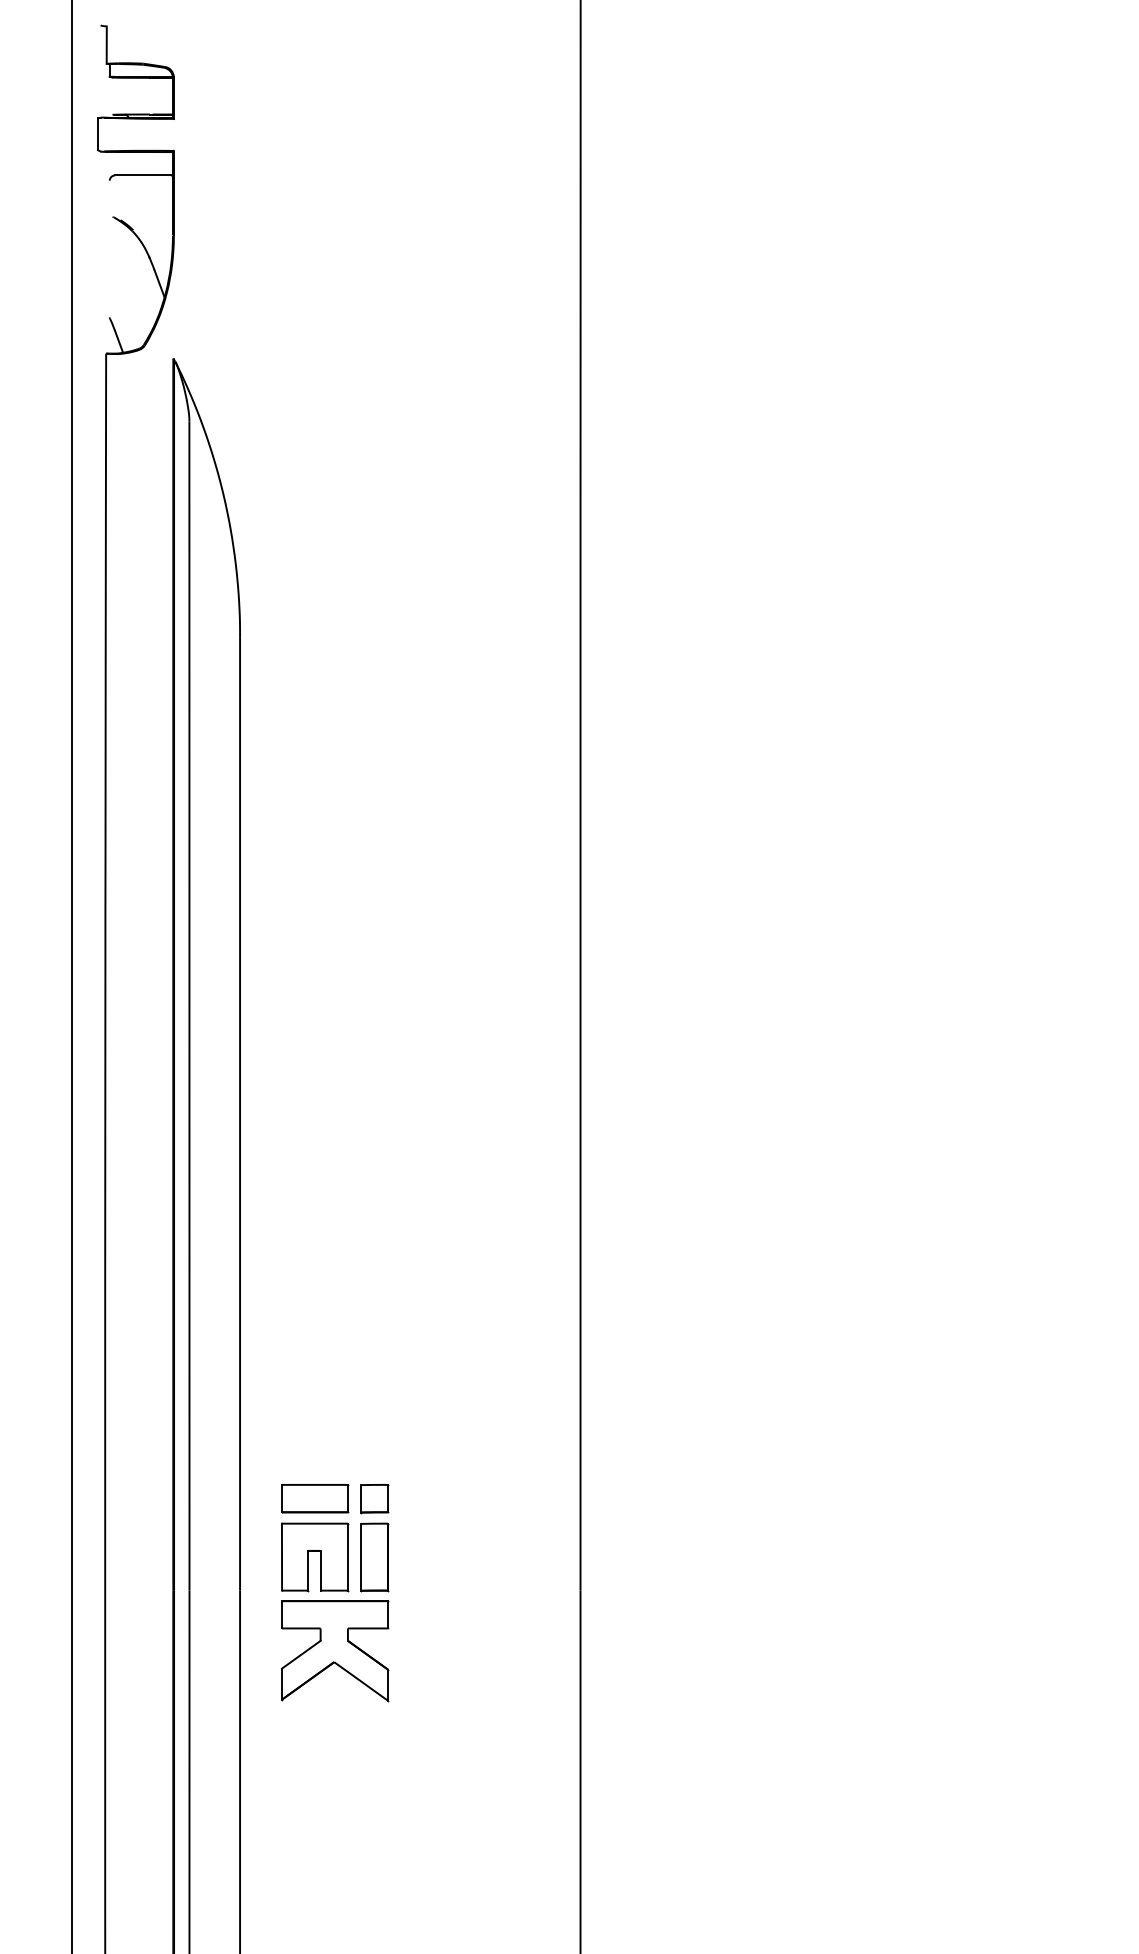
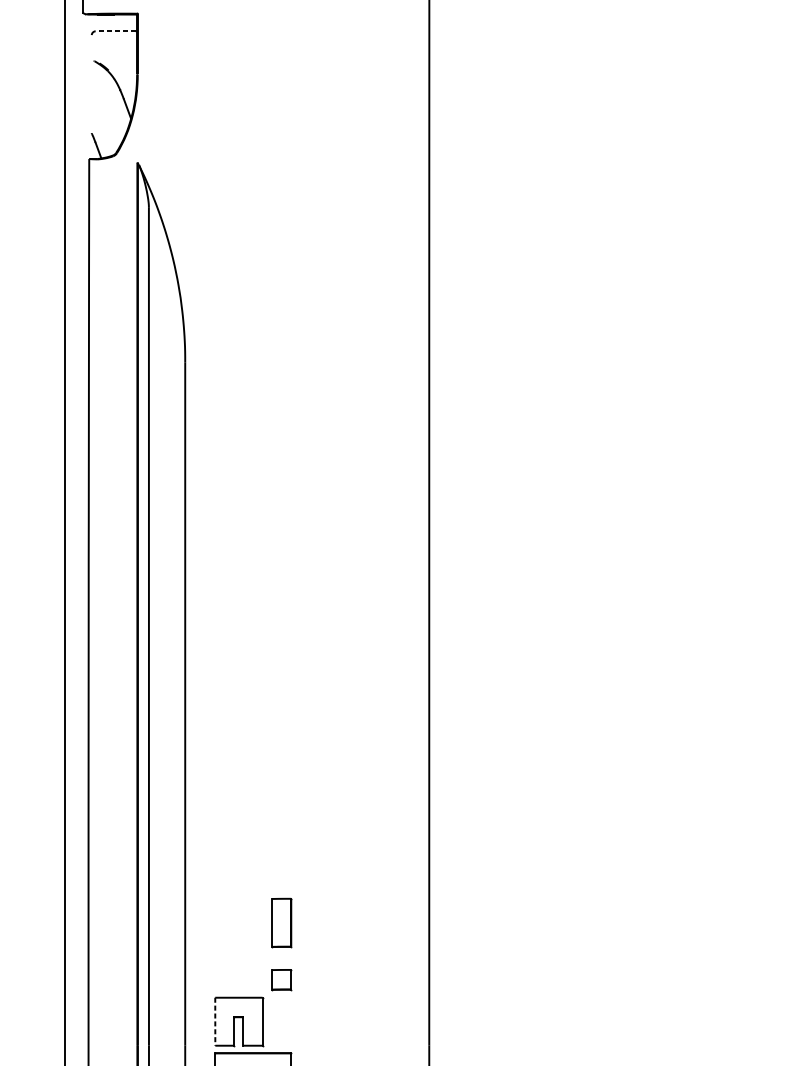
line: (143, 175) -> (116, 31), solid -> dashed
part: (315, 1498) -> (239, 979), removed
line: (282, 1557) -> (215, 1021), solid -> dashed
part: (374, 1557) -> (281, 923), moved

